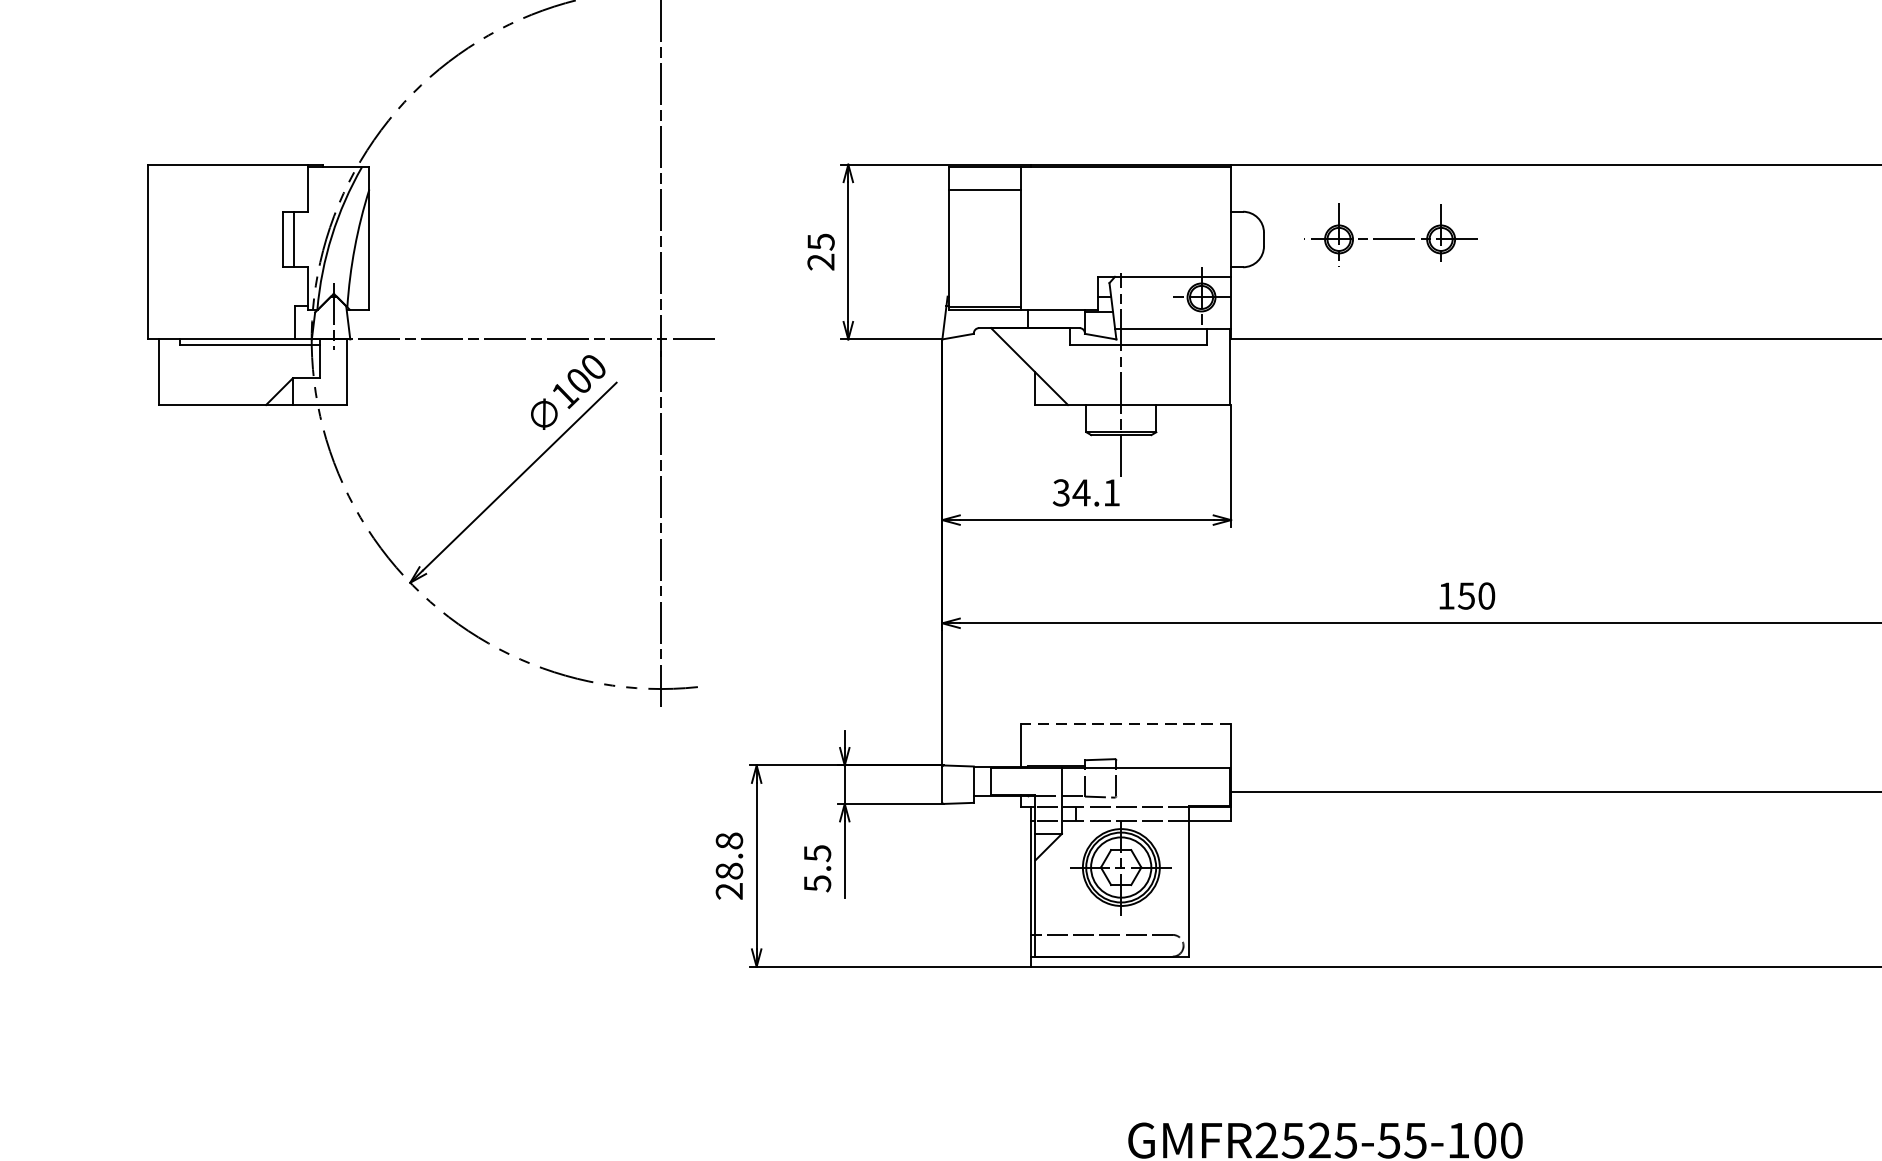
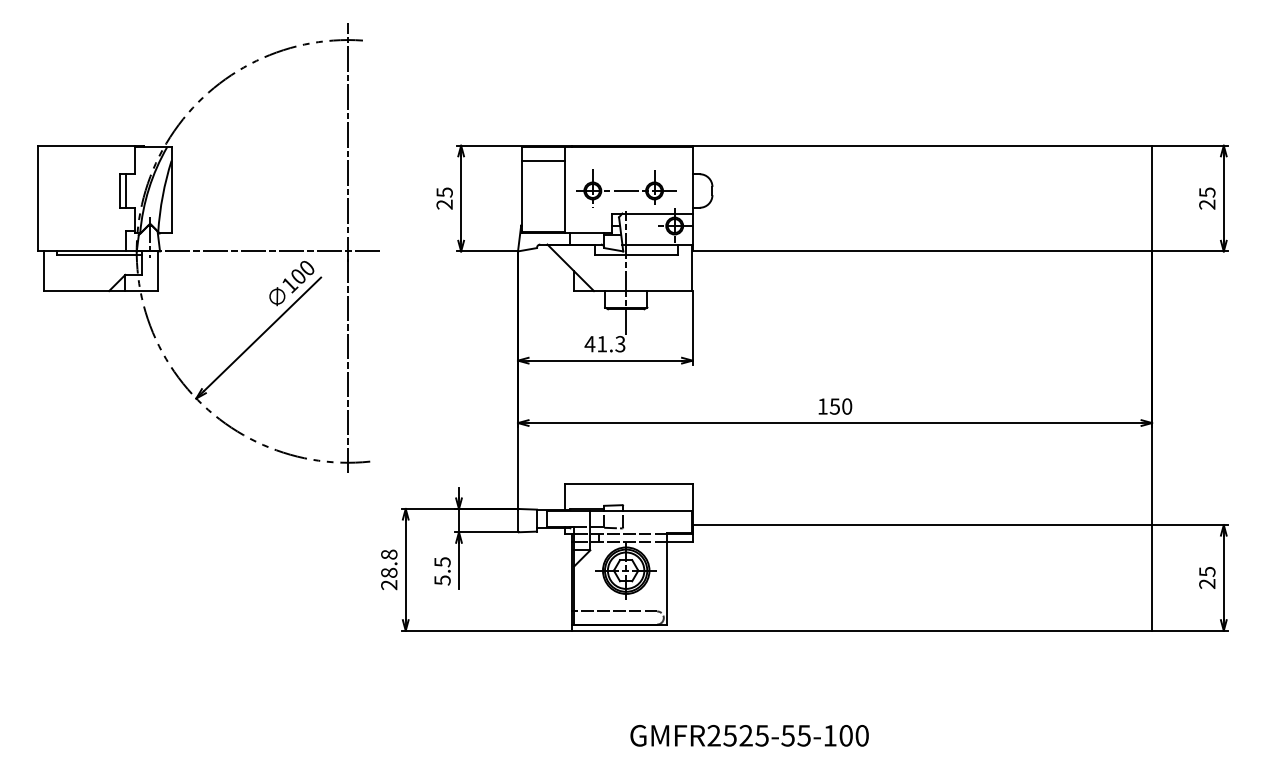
part: (1394, 235) -> (626, 188), moved
text: (1085, 493) -> (604, 344), 34.1 -> 41.3
line: (1126, 723) -> (629, 483), dashed -> solid

